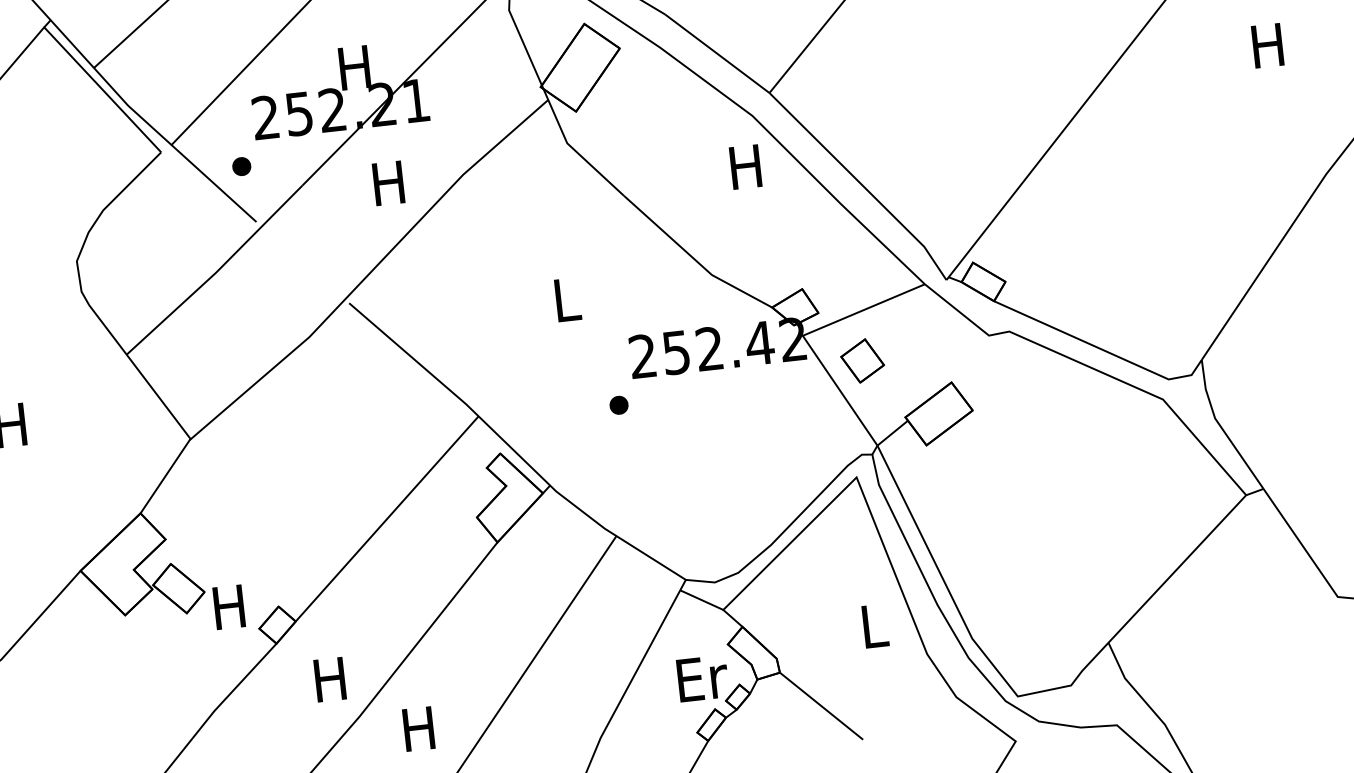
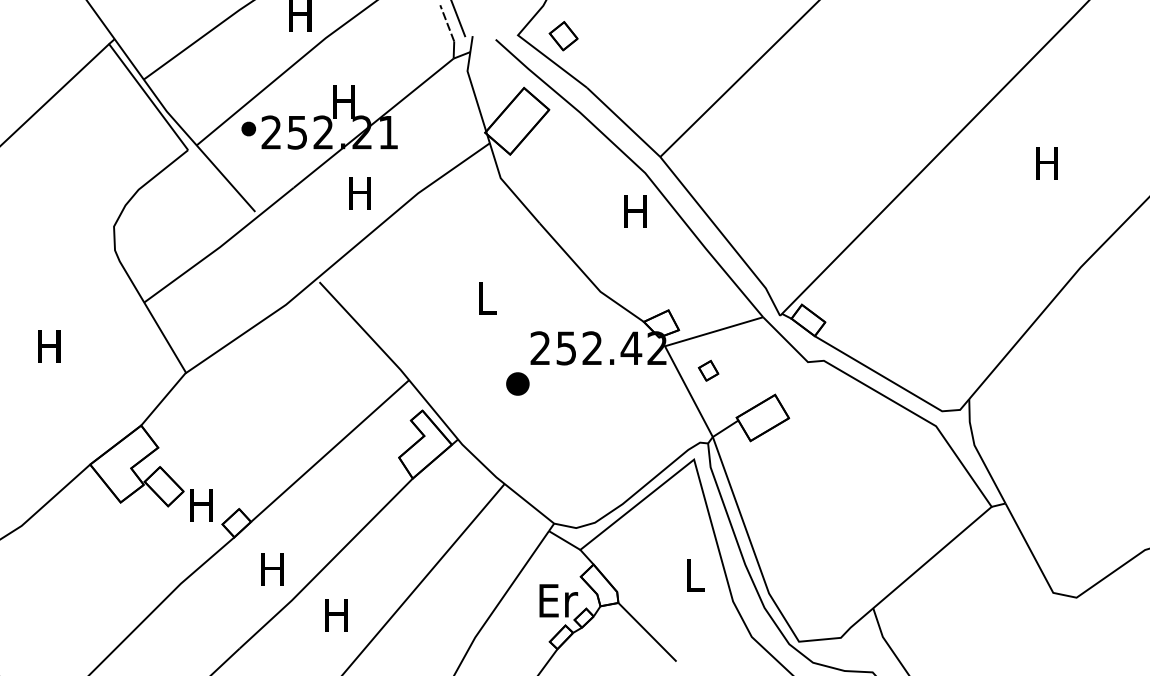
part: (241, 165) -> (248, 128), moved
part: (862, 360) -> (708, 370), size x0.6
part: (618, 404) -> (517, 383), size x1.6

